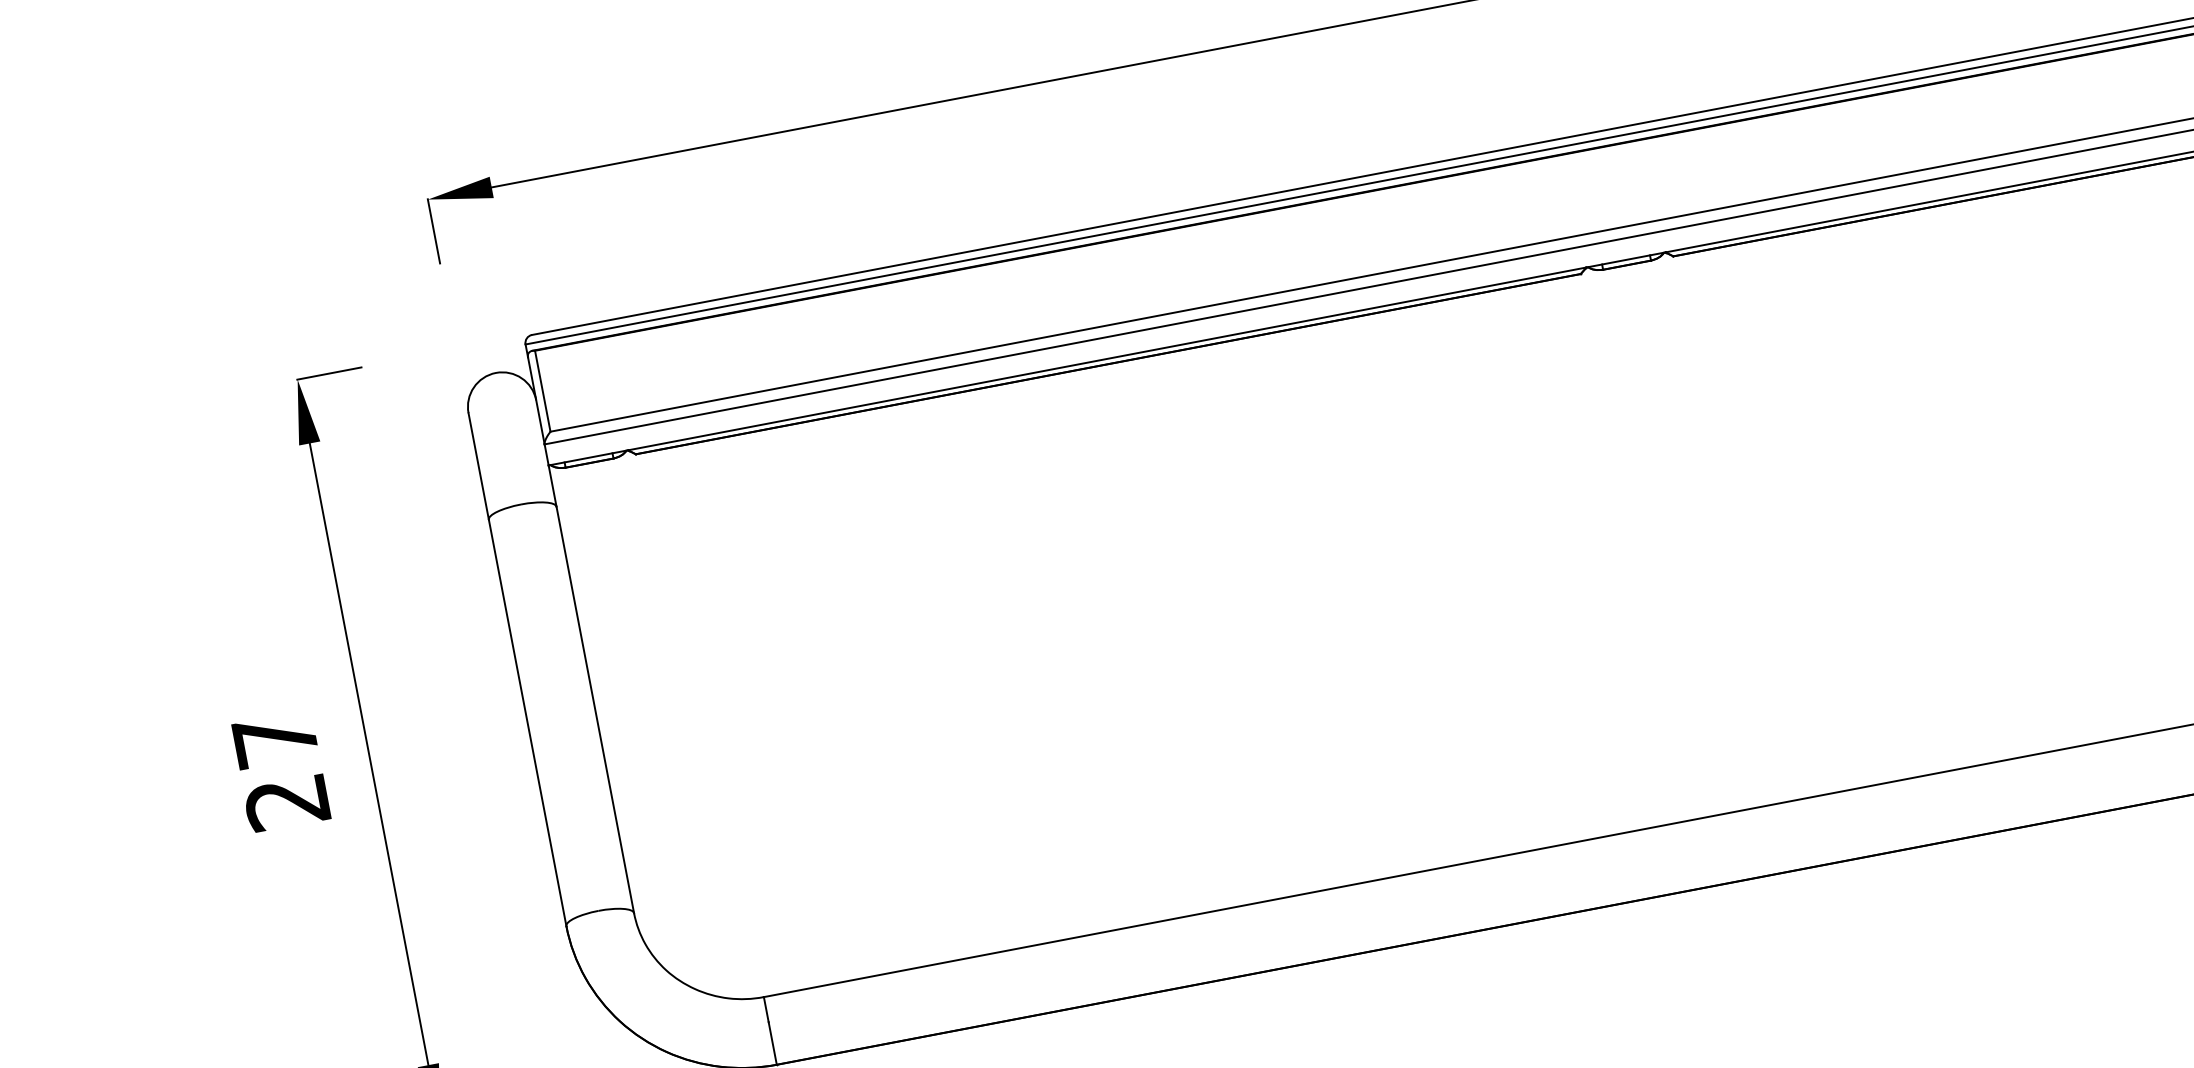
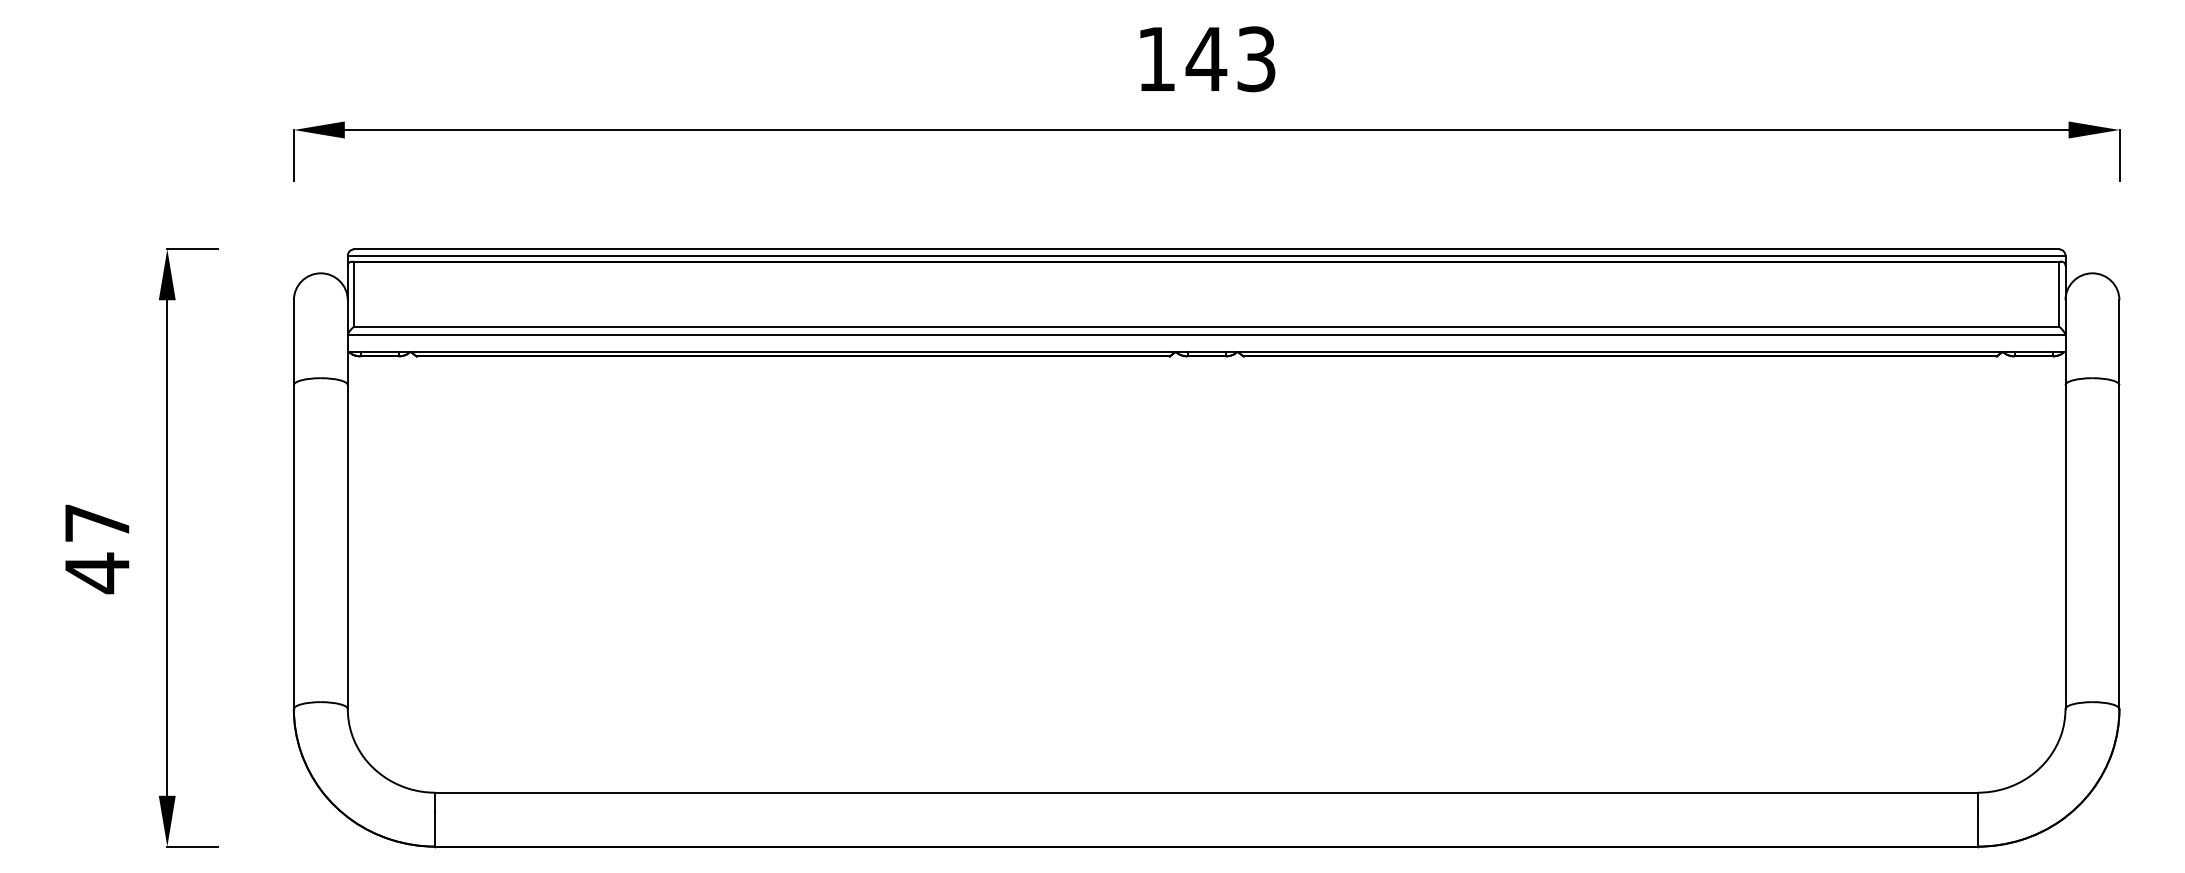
text: (286, 803) -> (96, 573), 27 -> 47

